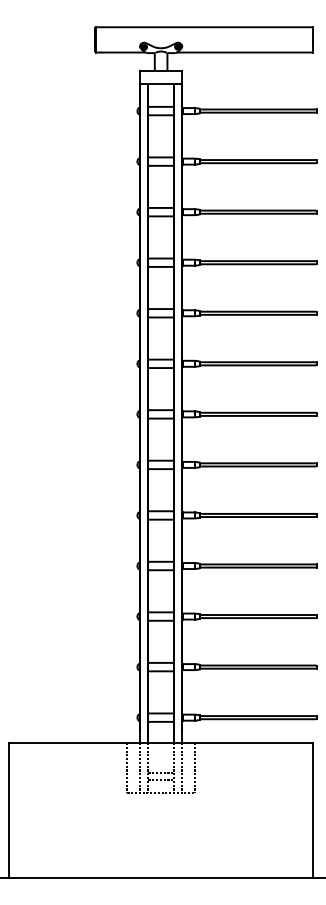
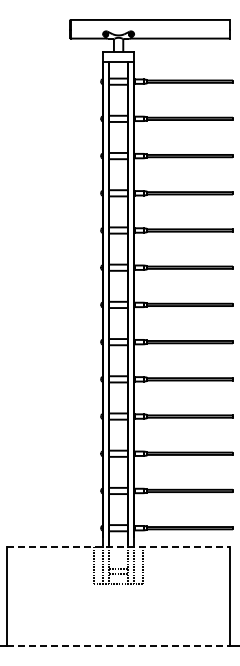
line: (160, 742) -> (118, 546), solid -> dashed
line: (160, 878) -> (118, 646), solid -> dashed

